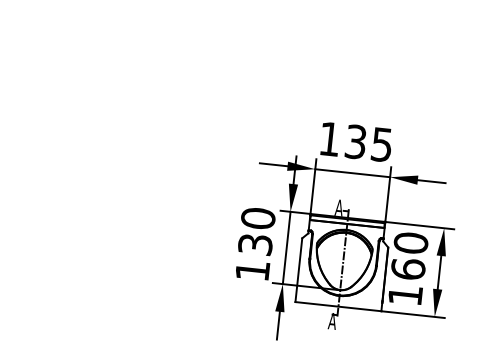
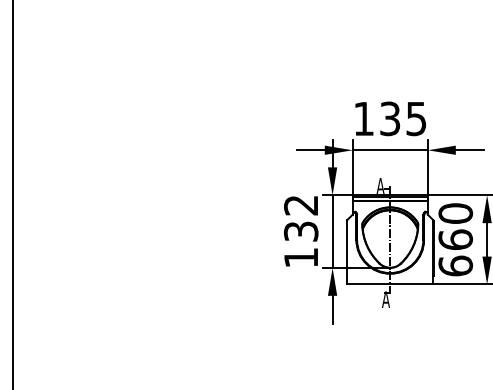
text: (258, 218) -> (301, 205), 130 -> 132
text: (405, 294) -> (455, 265), 160 -> 660

